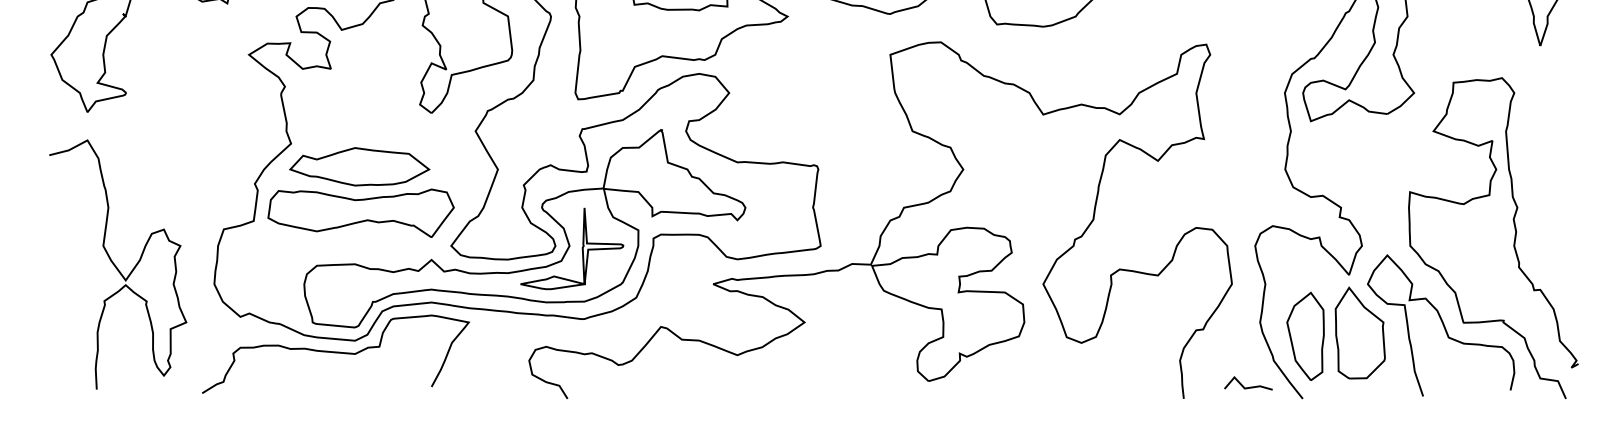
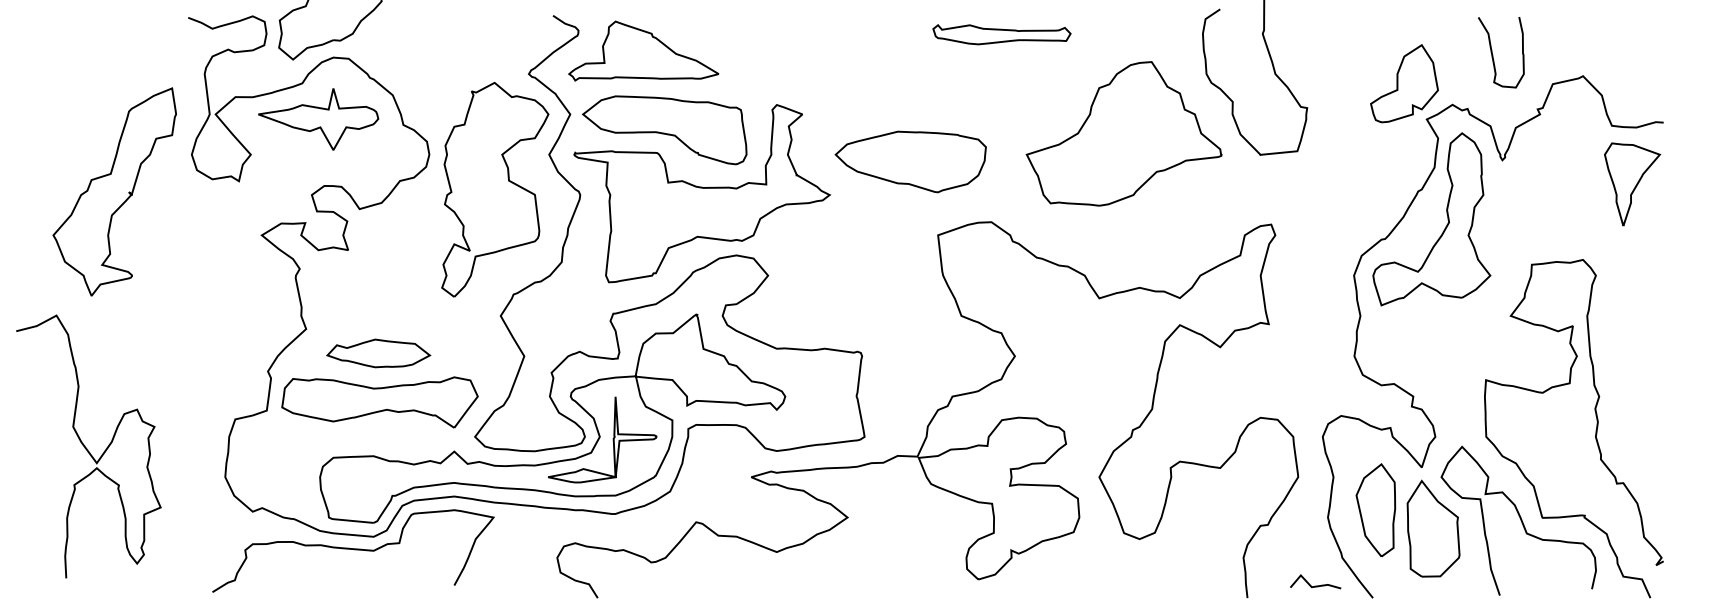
part: (359, 166) -> (378, 353), size x0.7
curve: (115, 265) -> (86, 447), moved
part: (1305, 336) -> (1375, 510), moved

